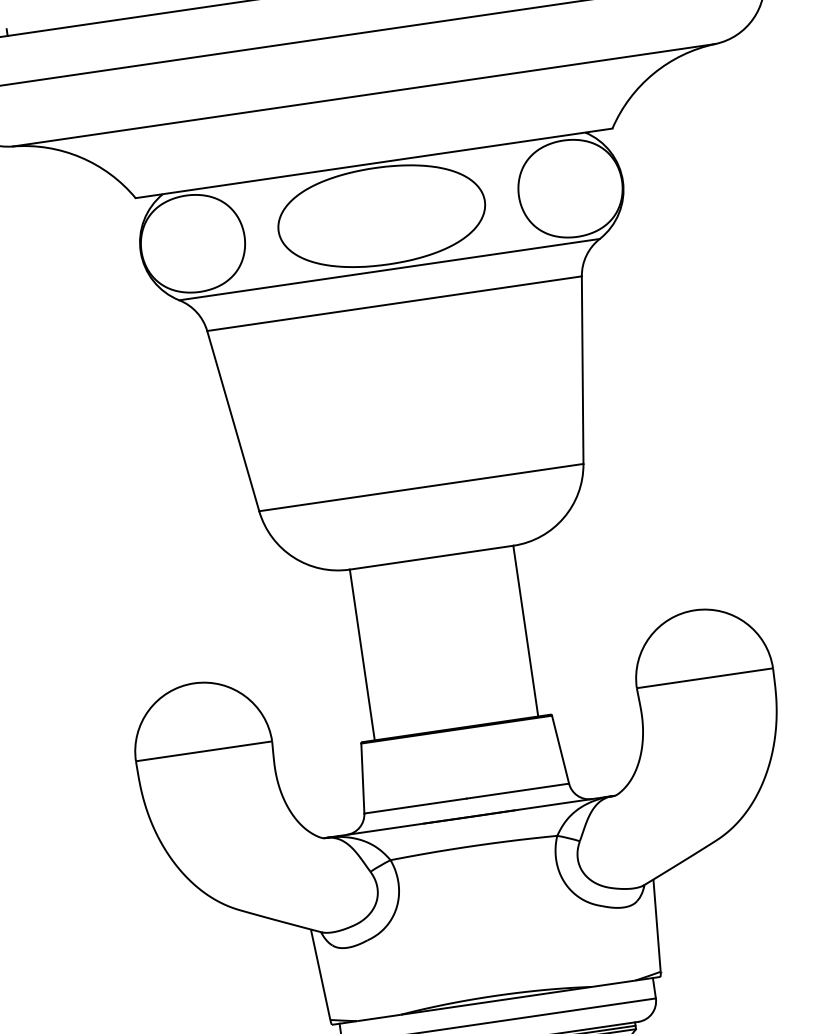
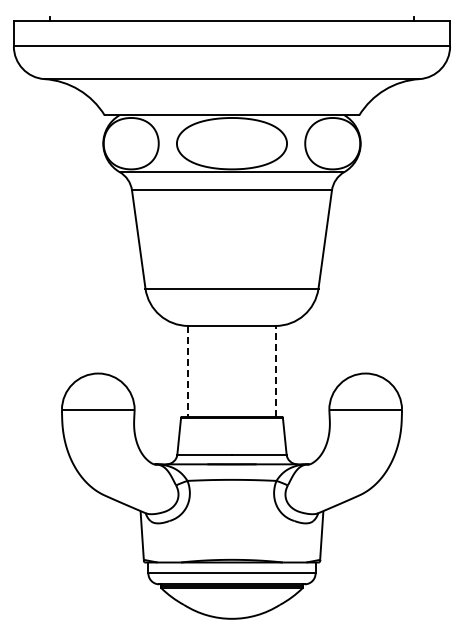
line: (525, 631) -> (275, 371), solid -> dashed
line: (362, 654) -> (188, 371), solid -> dashed

